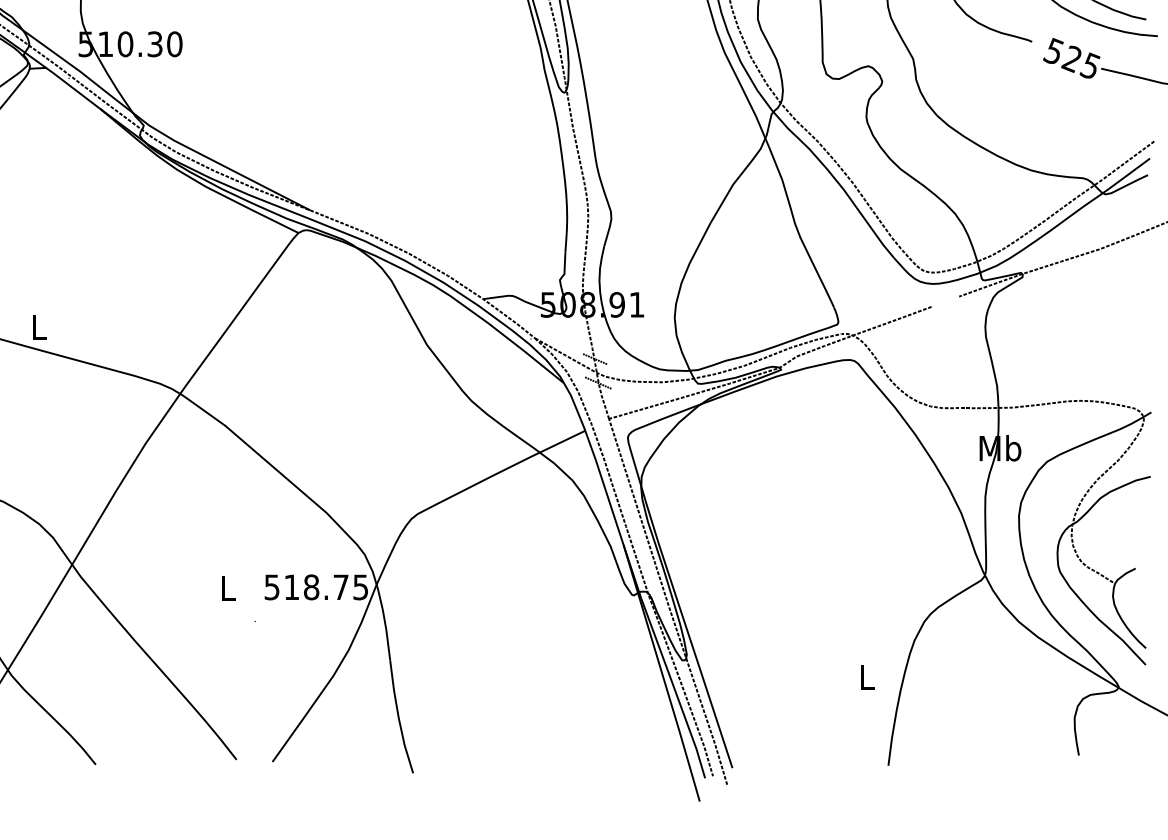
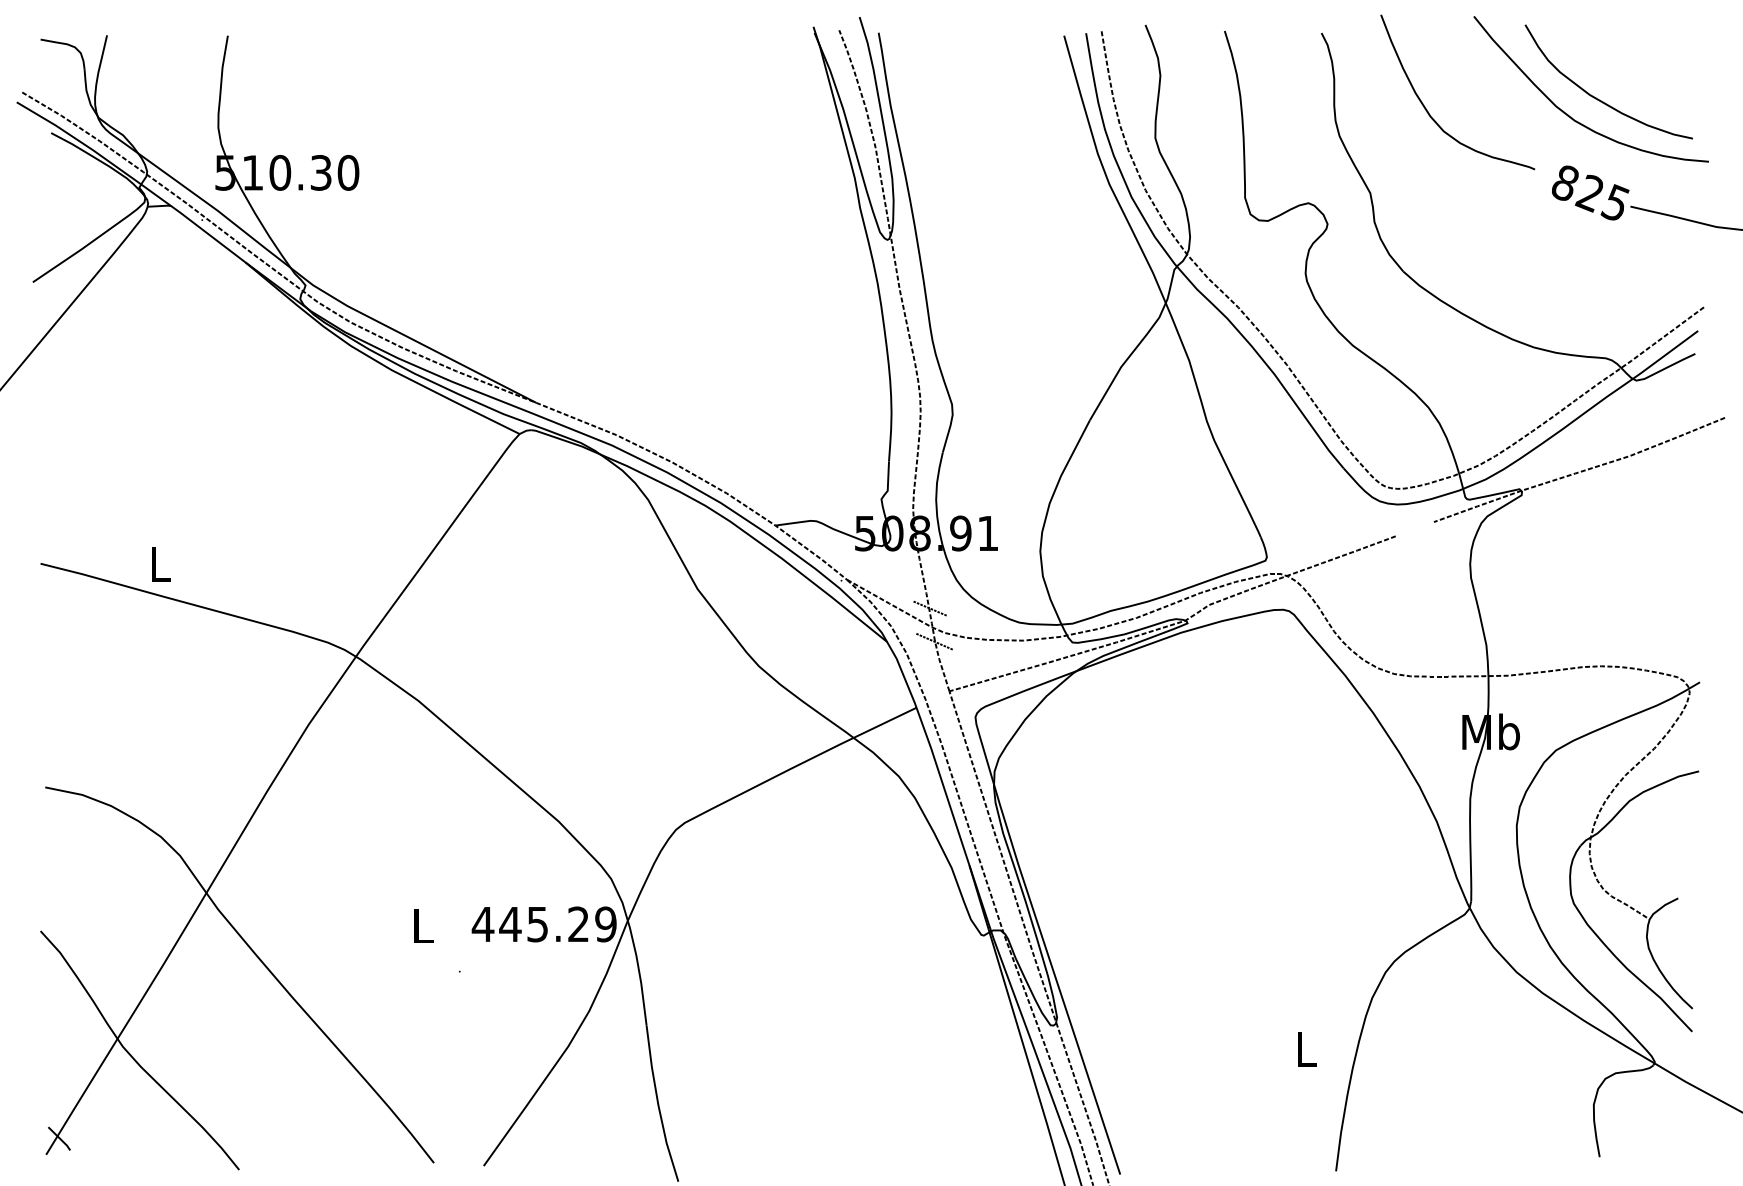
text: (1053, 50) -> (1564, 181), 525 -> 825
text: (315, 587) -> (543, 924), 518.75 -> 445.29

